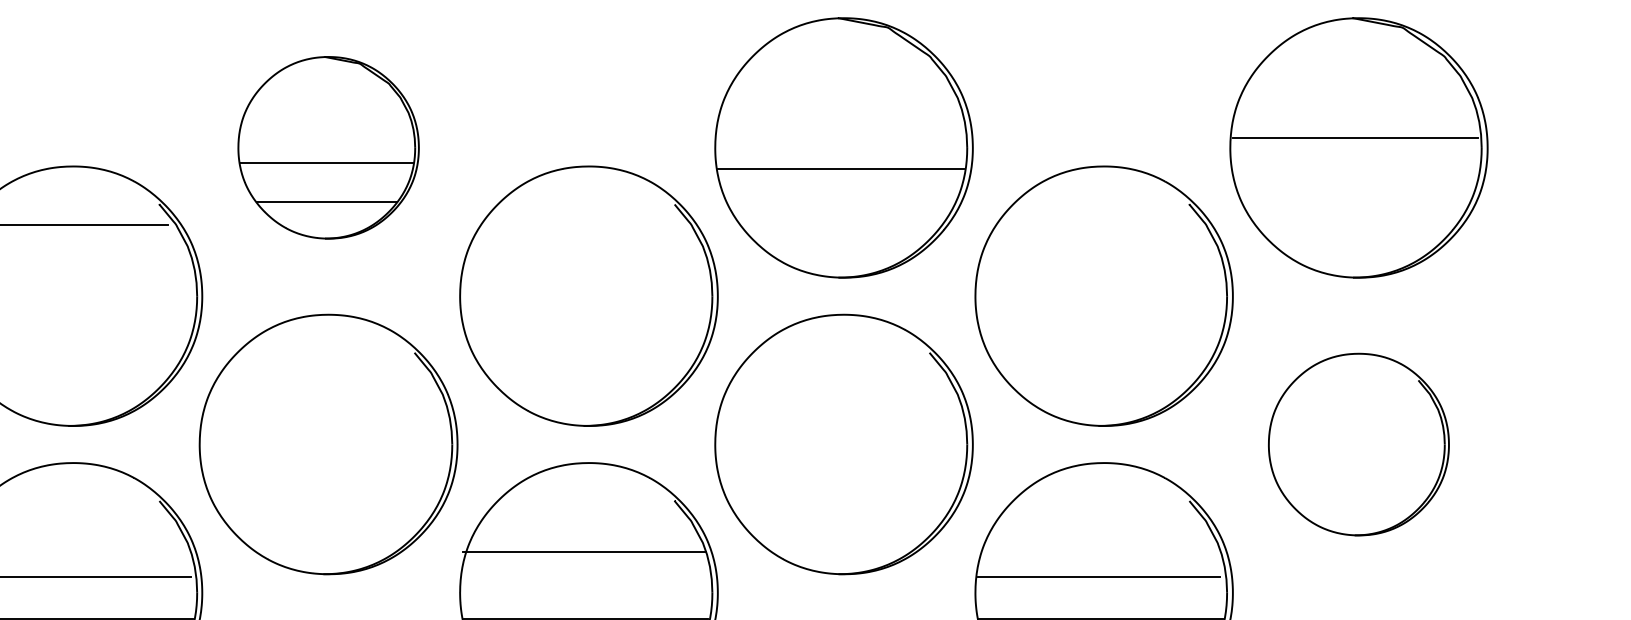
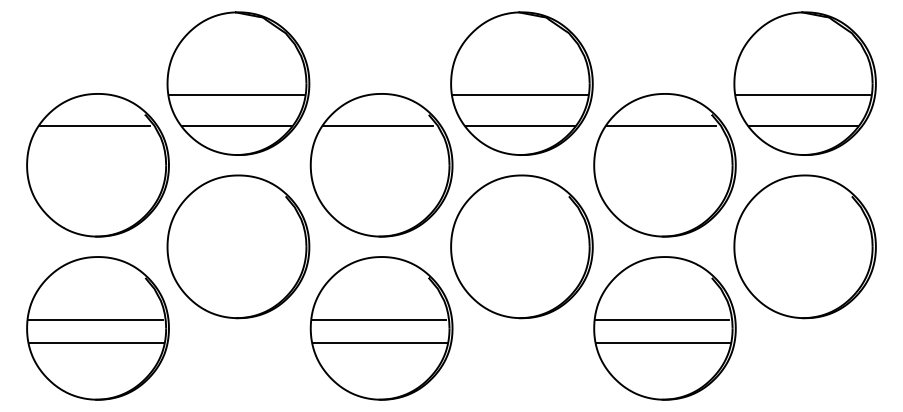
line: (1354, 138) -> (802, 95), moved
part: (328, 147) -> (238, 83), size x1.43
line: (583, 225) -> (378, 126), added
line: (841, 225) -> (520, 126), added
line: (1097, 225) -> (661, 126), added
line: (1355, 225) -> (803, 126), added
part: (1357, 443) -> (804, 246), size x1.43
line: (583, 551) -> (378, 319), moved

